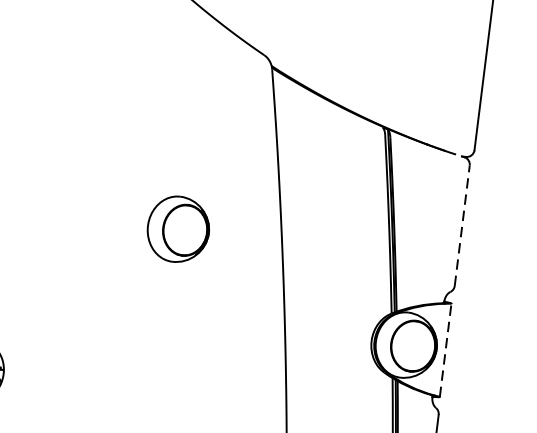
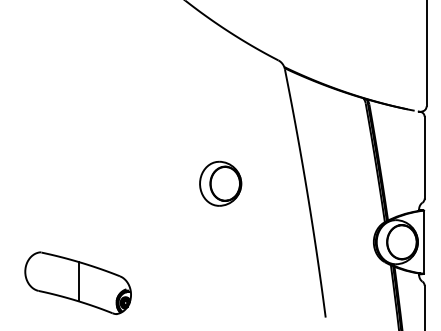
line: (461, 225) -> (424, 157), dashed -> solid
part: (178, 228) -> (220, 183), moved
line: (444, 350) -> (423, 242), dashed -> solid

